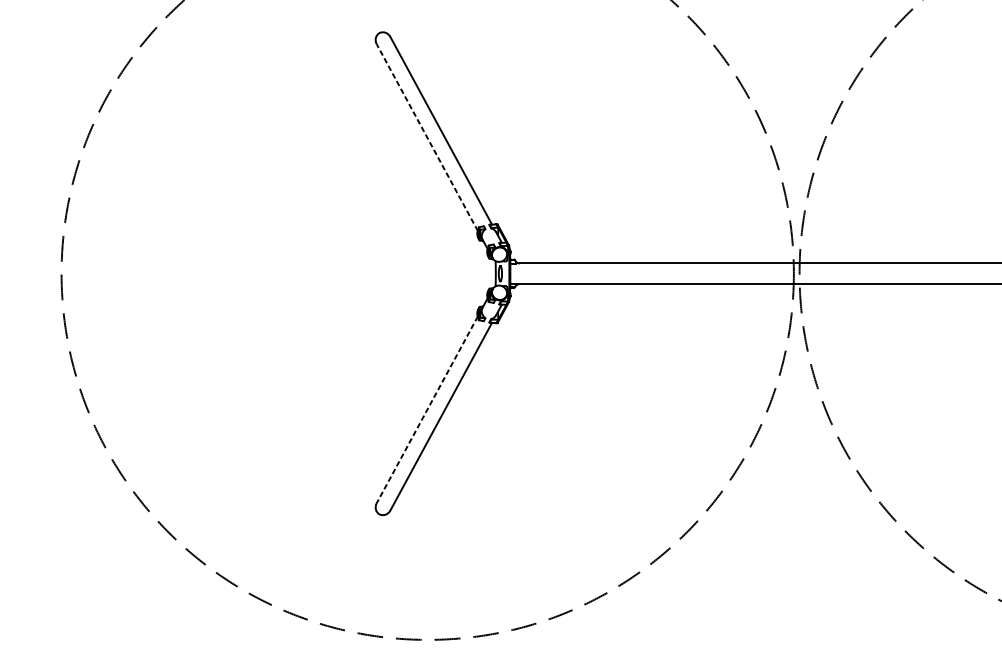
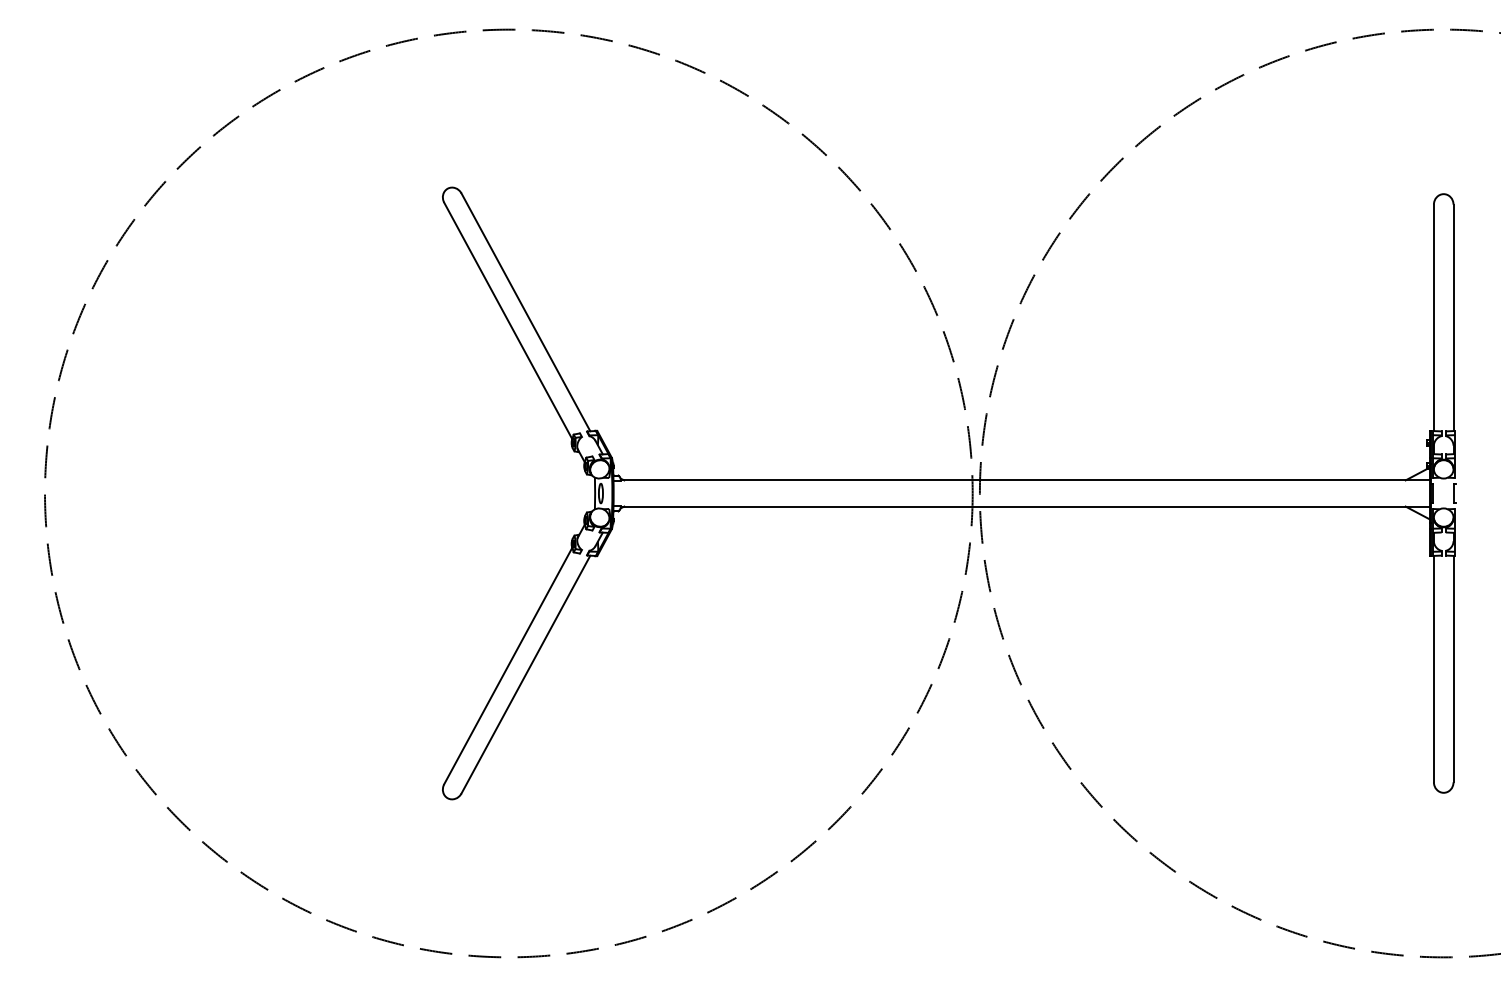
line: (427, 137) -> (508, 321), dashed -> solid
line: (427, 409) -> (508, 665), dashed -> solid

